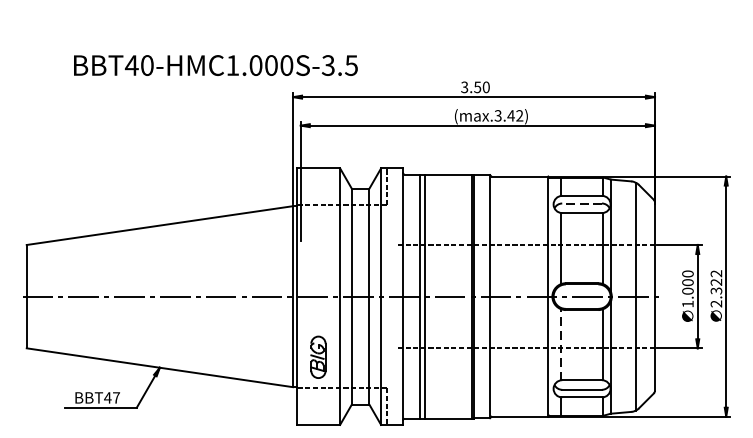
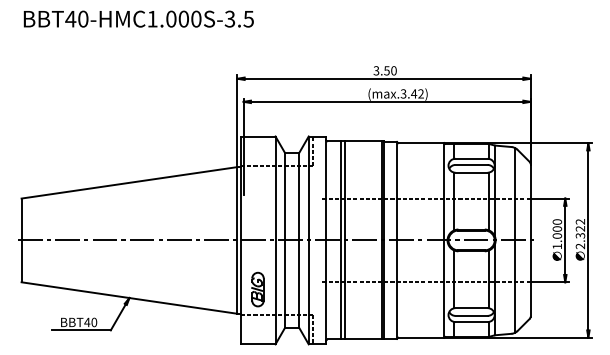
text: (215, 64) -> (138, 18), moved
line: (581, 202) -> (471, 164), dashed -> solid
line: (560, 344) -> (454, 279), dashed -> solid
text: (116, 397) -> (94, 322), BBT47 -> BBT40

